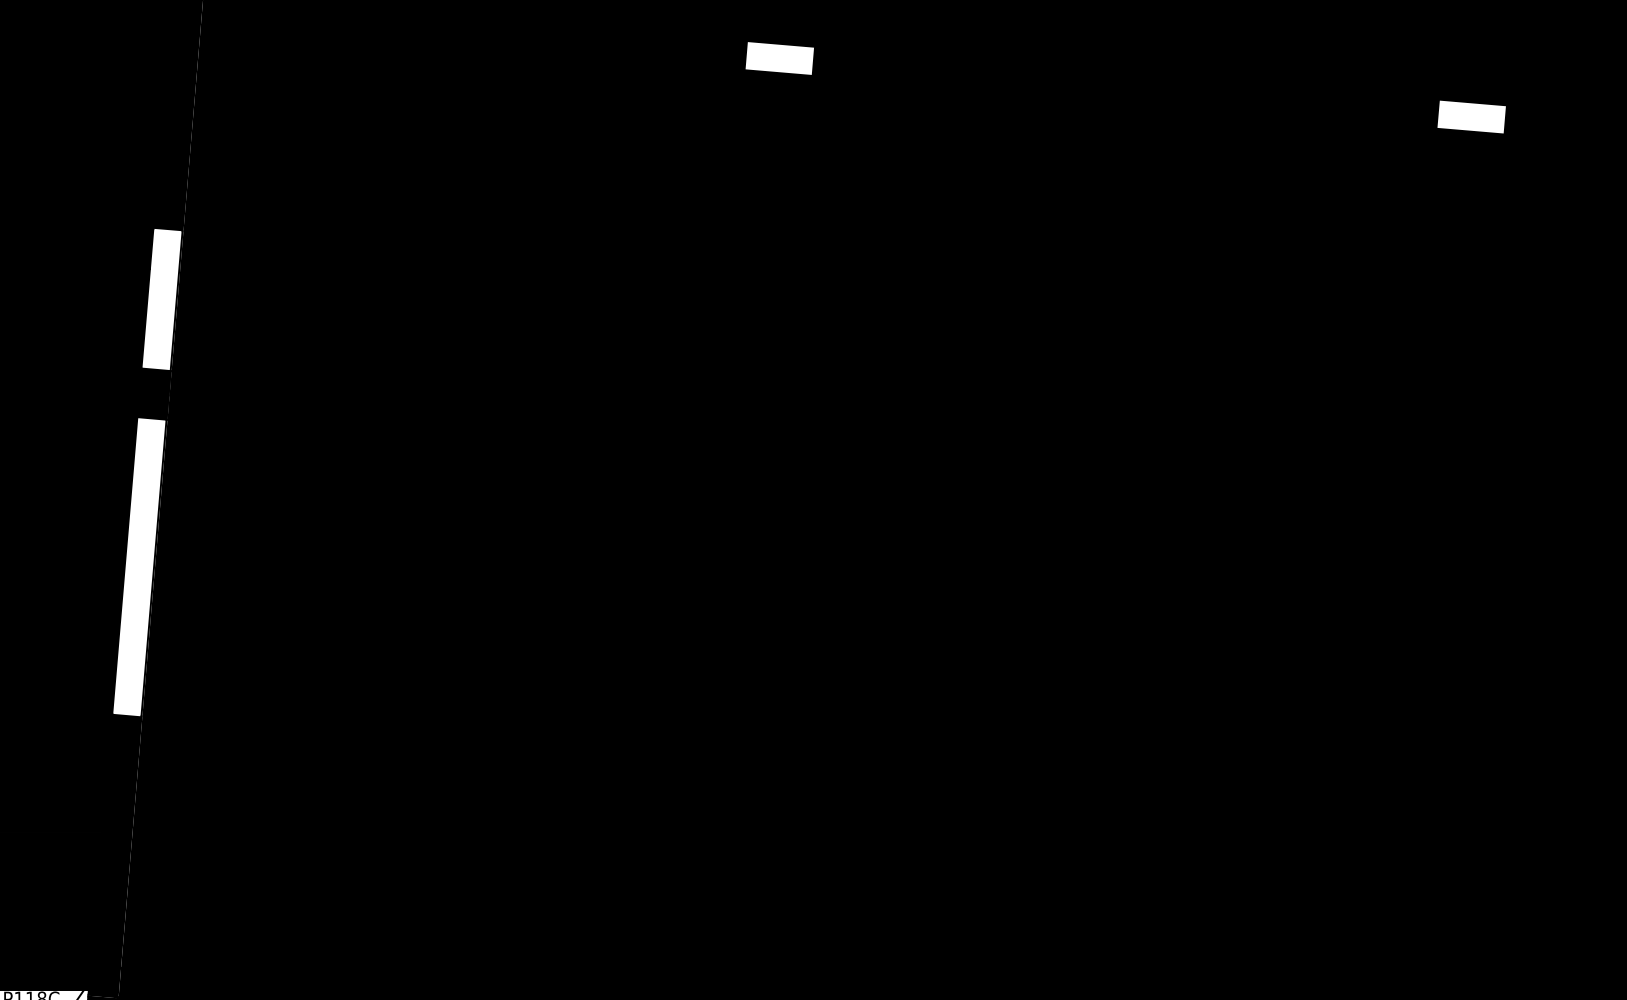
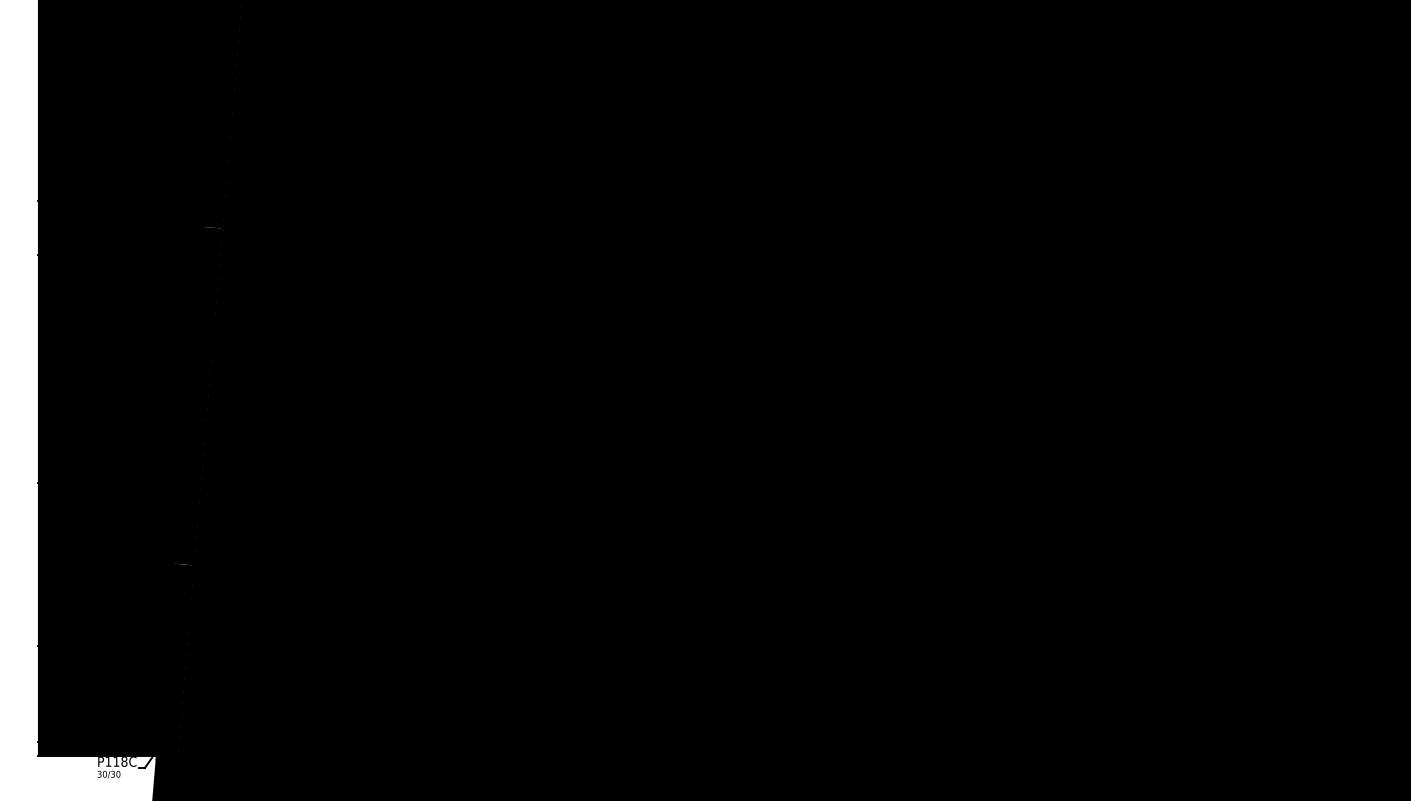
fill: (779, 58) -> (636, 108), added
fill: (1470, 117) -> (1116, 149), added
fill: (161, 311) -> (207, 284), added
fill: (138, 566) -> (191, 461), added

